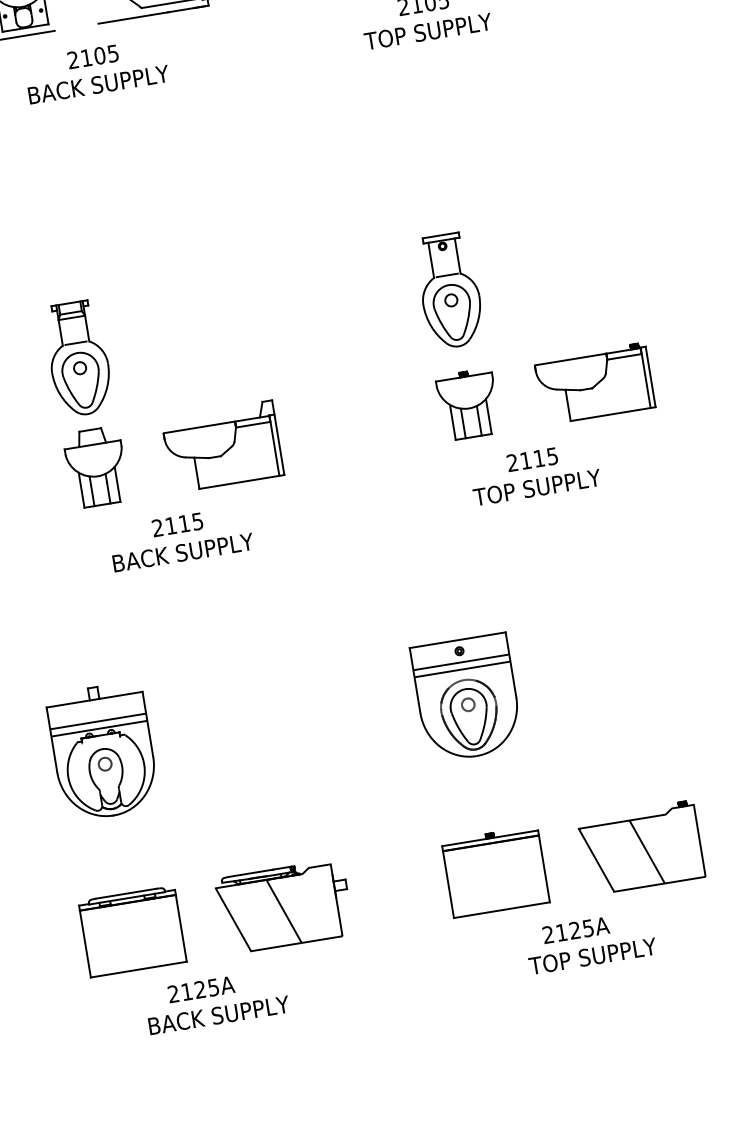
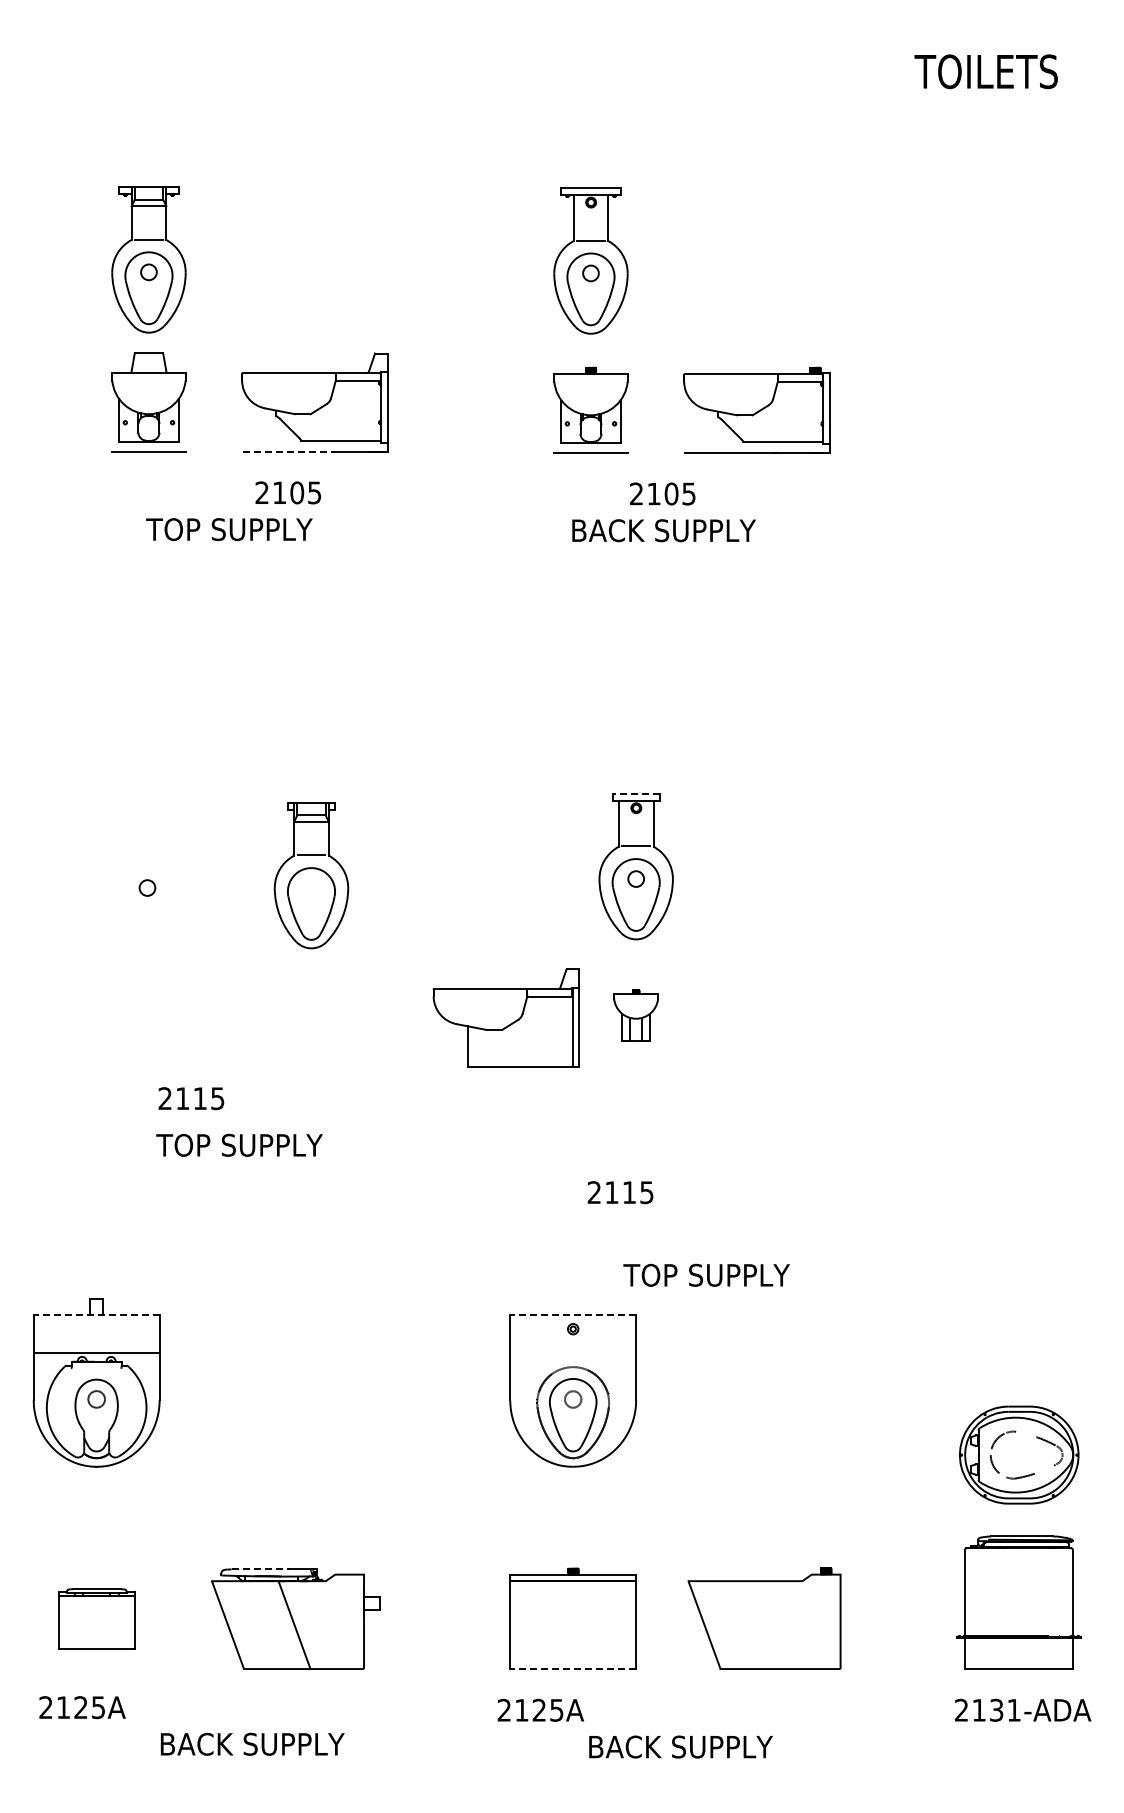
line: (133, 17) -> (289, 451), solid -> dashed
text: (428, 31) -> (663, 530), TOP SUPPLY -> BACK SUPPLY
text: (92, 56) -> (287, 492), moved
text: (98, 84) -> (230, 529), BACK SUPPLY -> TOP SUPPLY
line: (440, 235) -> (636, 793), solid -> dashed
part: (78, 358) -> (311, 875), moved
part: (594, 383) -> (801, 1015), removed
part: (467, 404) -> (635, 1015), size x0.6
part: (221, 446) -> (505, 1017), moved
text: (532, 459) -> (620, 1192), moved
part: (96, 466) -> (147, 1017), removed
text: (536, 487) -> (706, 1274), moved
text: (177, 524) -> (191, 1098), moved
text: (182, 552) -> (240, 1144), BACK SUPPLY -> TOP SUPPLY
line: (457, 639) -> (573, 1314), solid -> dashed
line: (461, 662) -> (573, 1343), removed
line: (462, 669) -> (573, 1353), removed
line: (94, 699) -> (96, 1314), solid -> dashed
line: (98, 721) -> (96, 1343), removed
line: (647, 852) -> (771, 1625), removed
line: (251, 873) -> (260, 1569), solid -> dashed
line: (502, 910) -> (573, 1669), solid -> dashed
text: (575, 929) -> (540, 1709), moved
part: (132, 931) -> (96, 1618), size x0.6
text: (593, 955) -> (680, 1746), TOP SUPPLY -> BACK SUPPLY
text: (201, 989) -> (82, 1707), moved
text: (218, 1014) -> (252, 1743), moved

